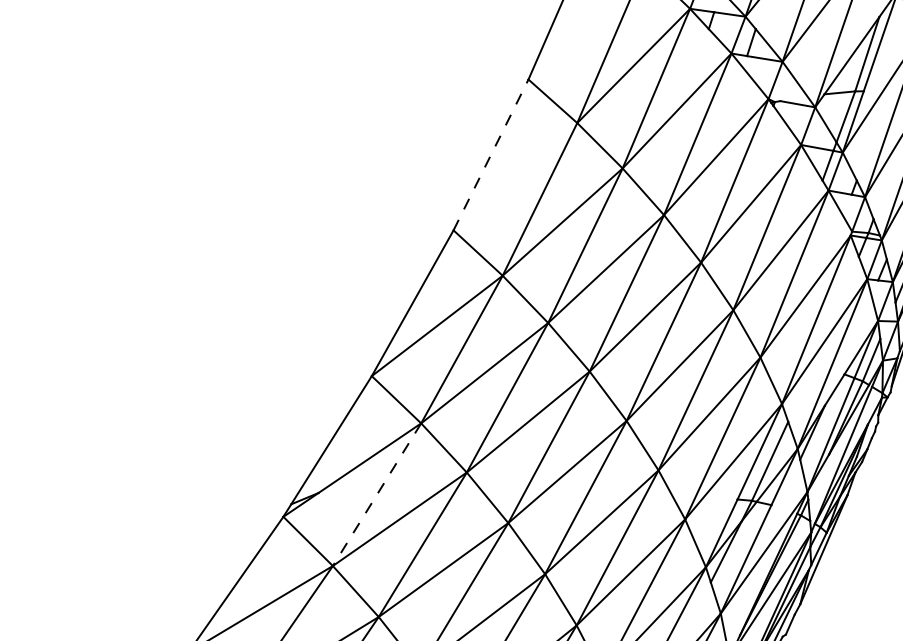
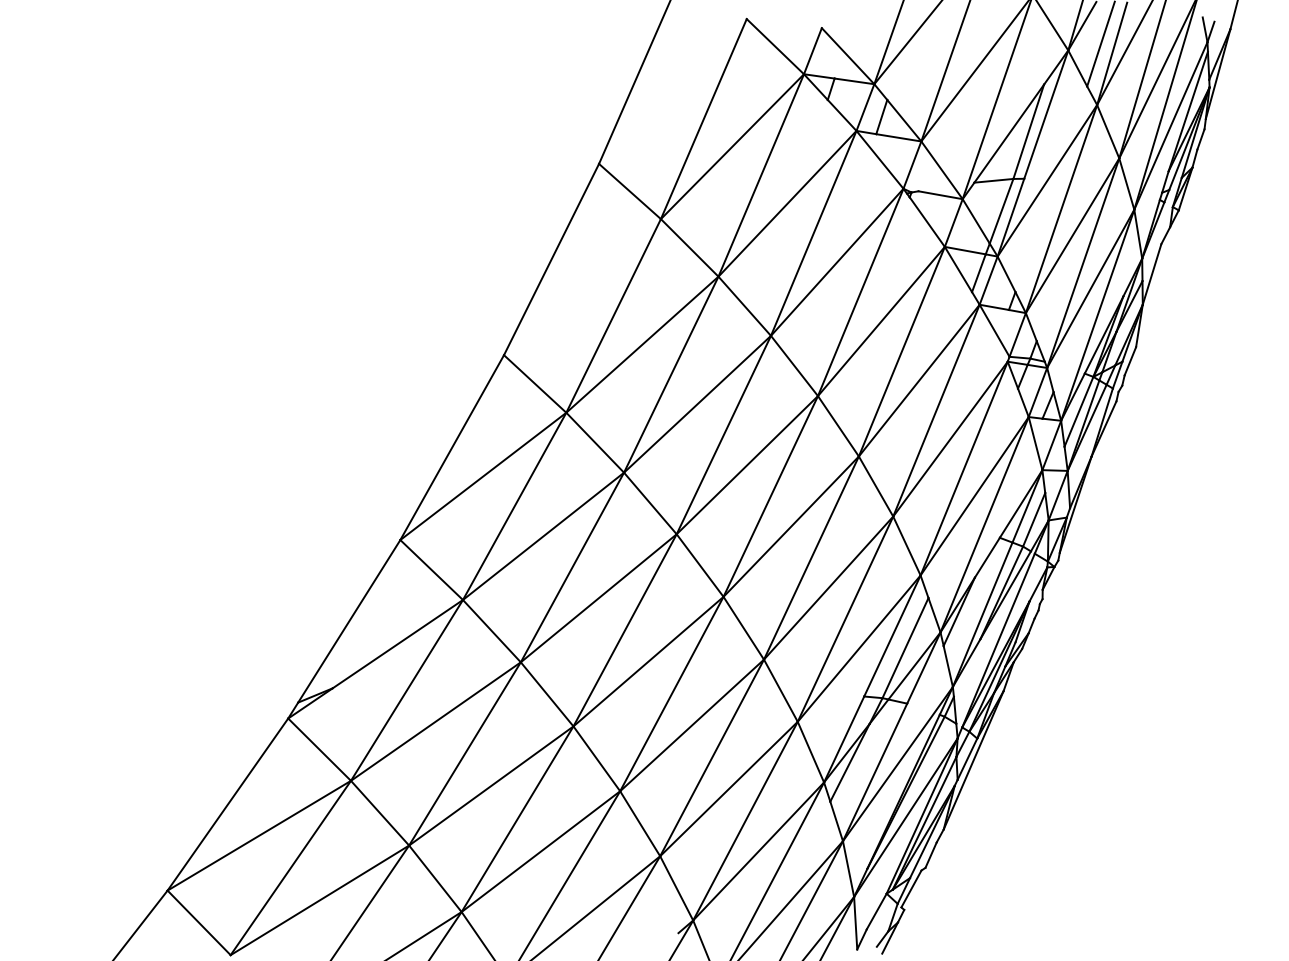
line: (490, 154) -> (551, 259), dashed -> solid
line: (376, 494) -> (406, 690), dashed -> solid

